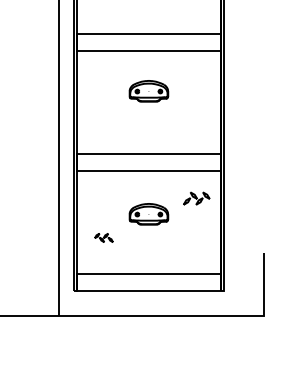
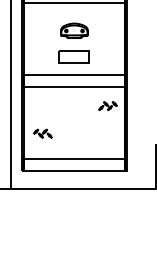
part: (148, 127) -> (74, 56), added
part: (148, 214) -> (74, 117), removed
part: (103, 237) -> (42, 133), size x1.43

